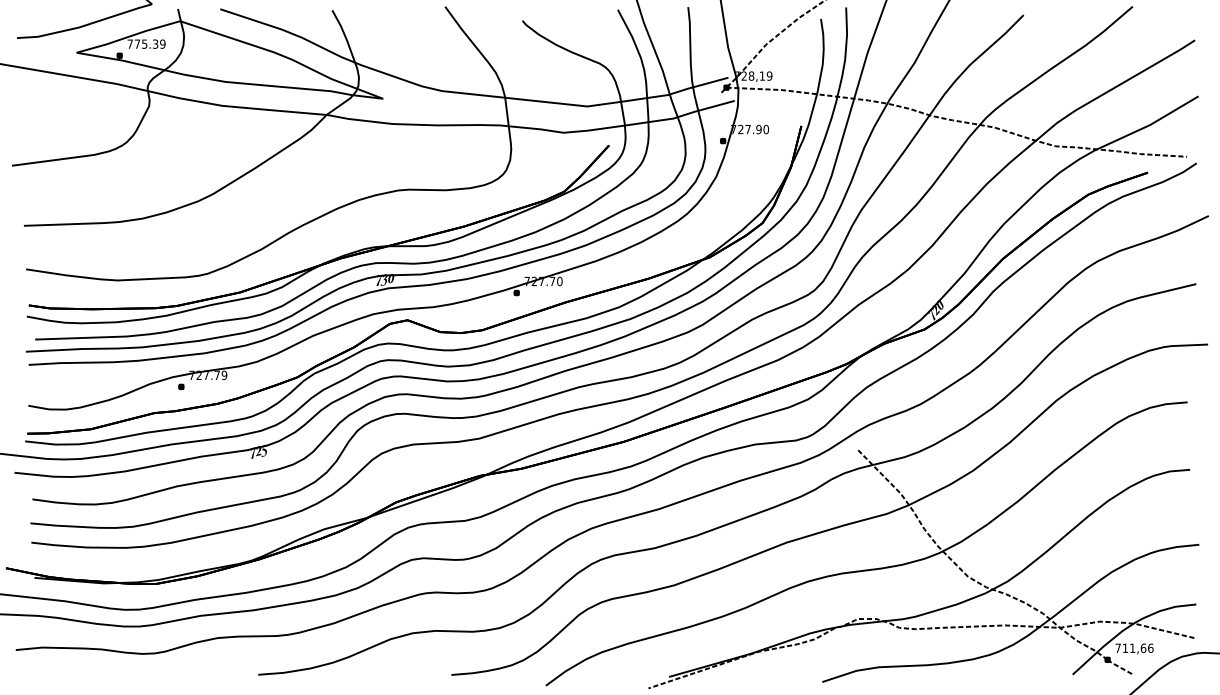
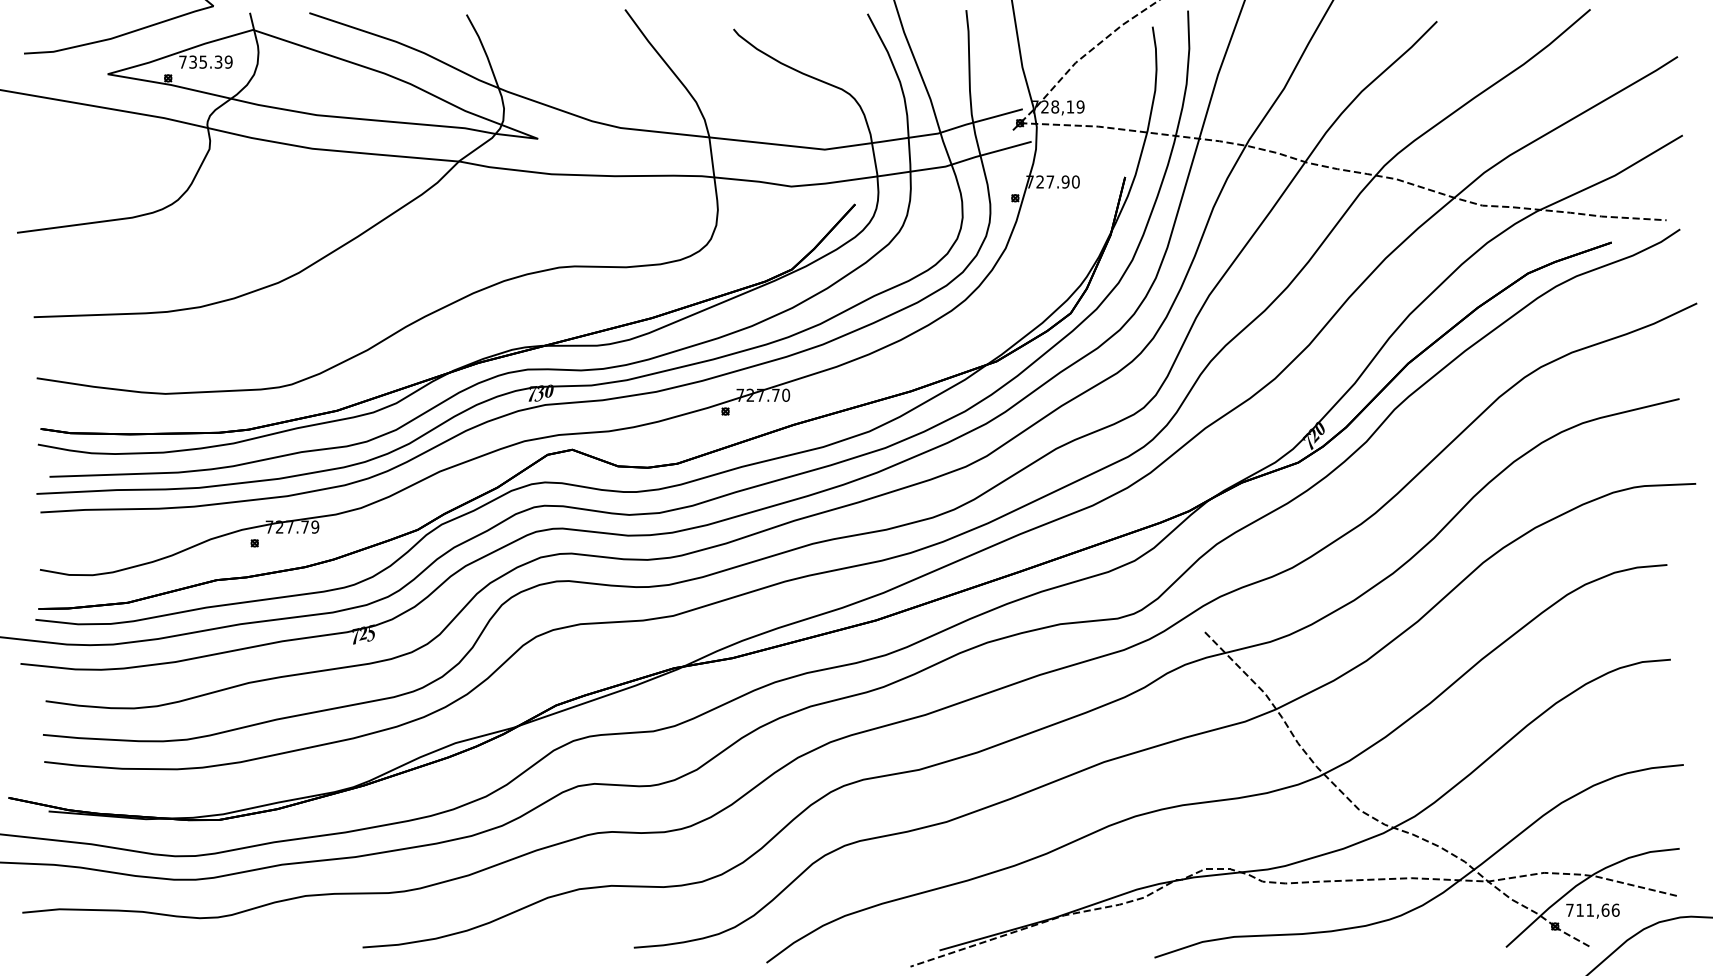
text: (137, 43) -> (193, 61), 775.39 -> 735.39

